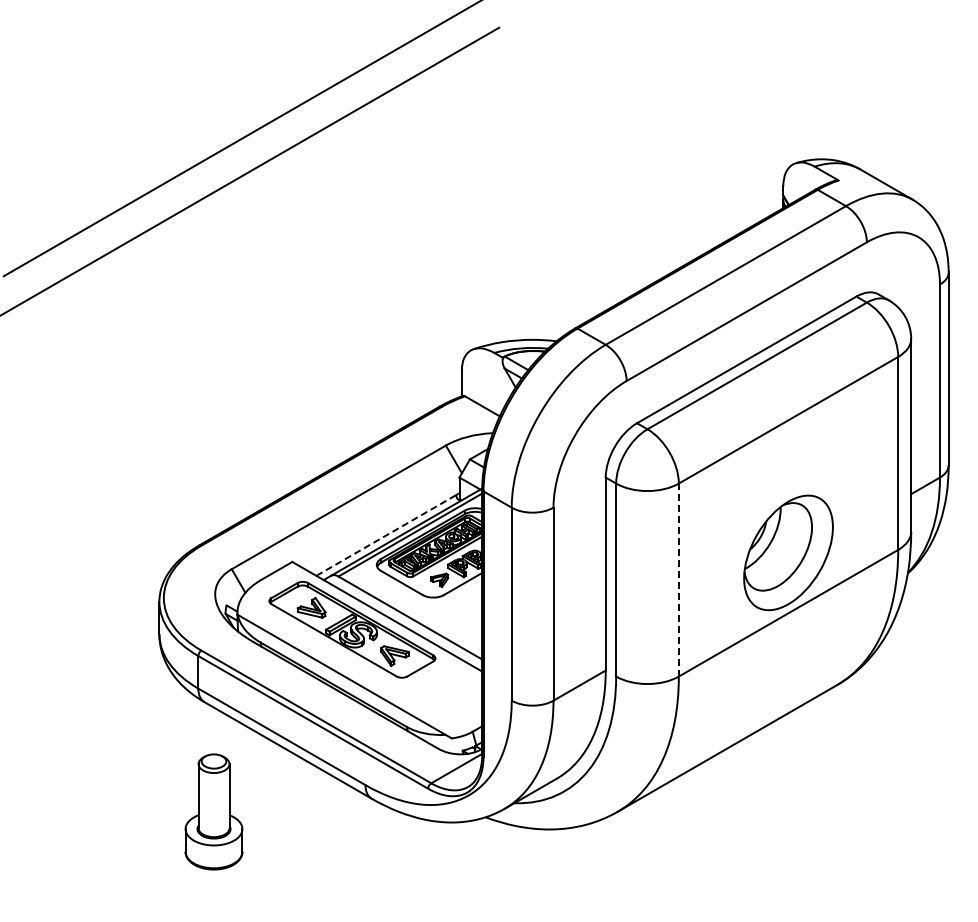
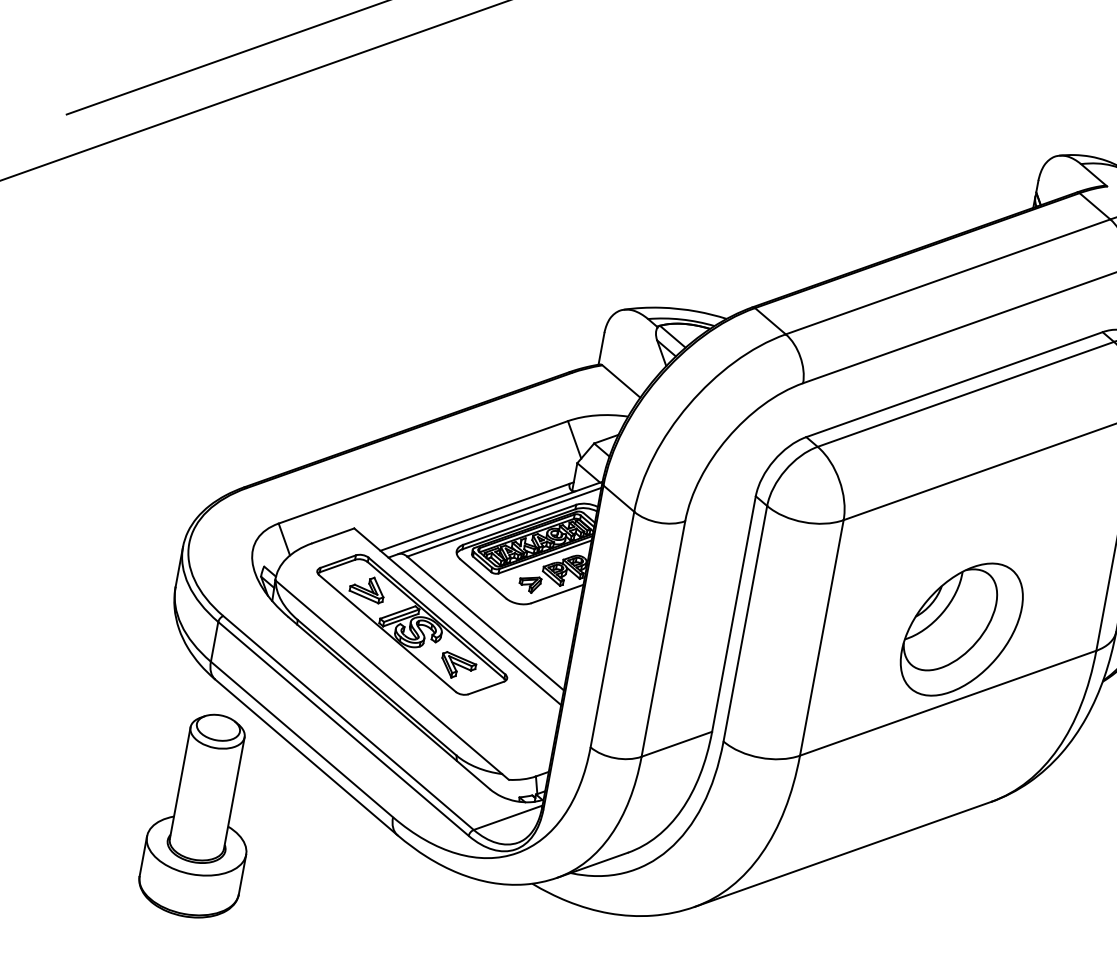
line: (386, 535) -> (475, 517), dashed -> solid
line: (678, 579) -> (821, 637), dashed -> solid
part: (213, 811) -> (201, 815), size x1.43

